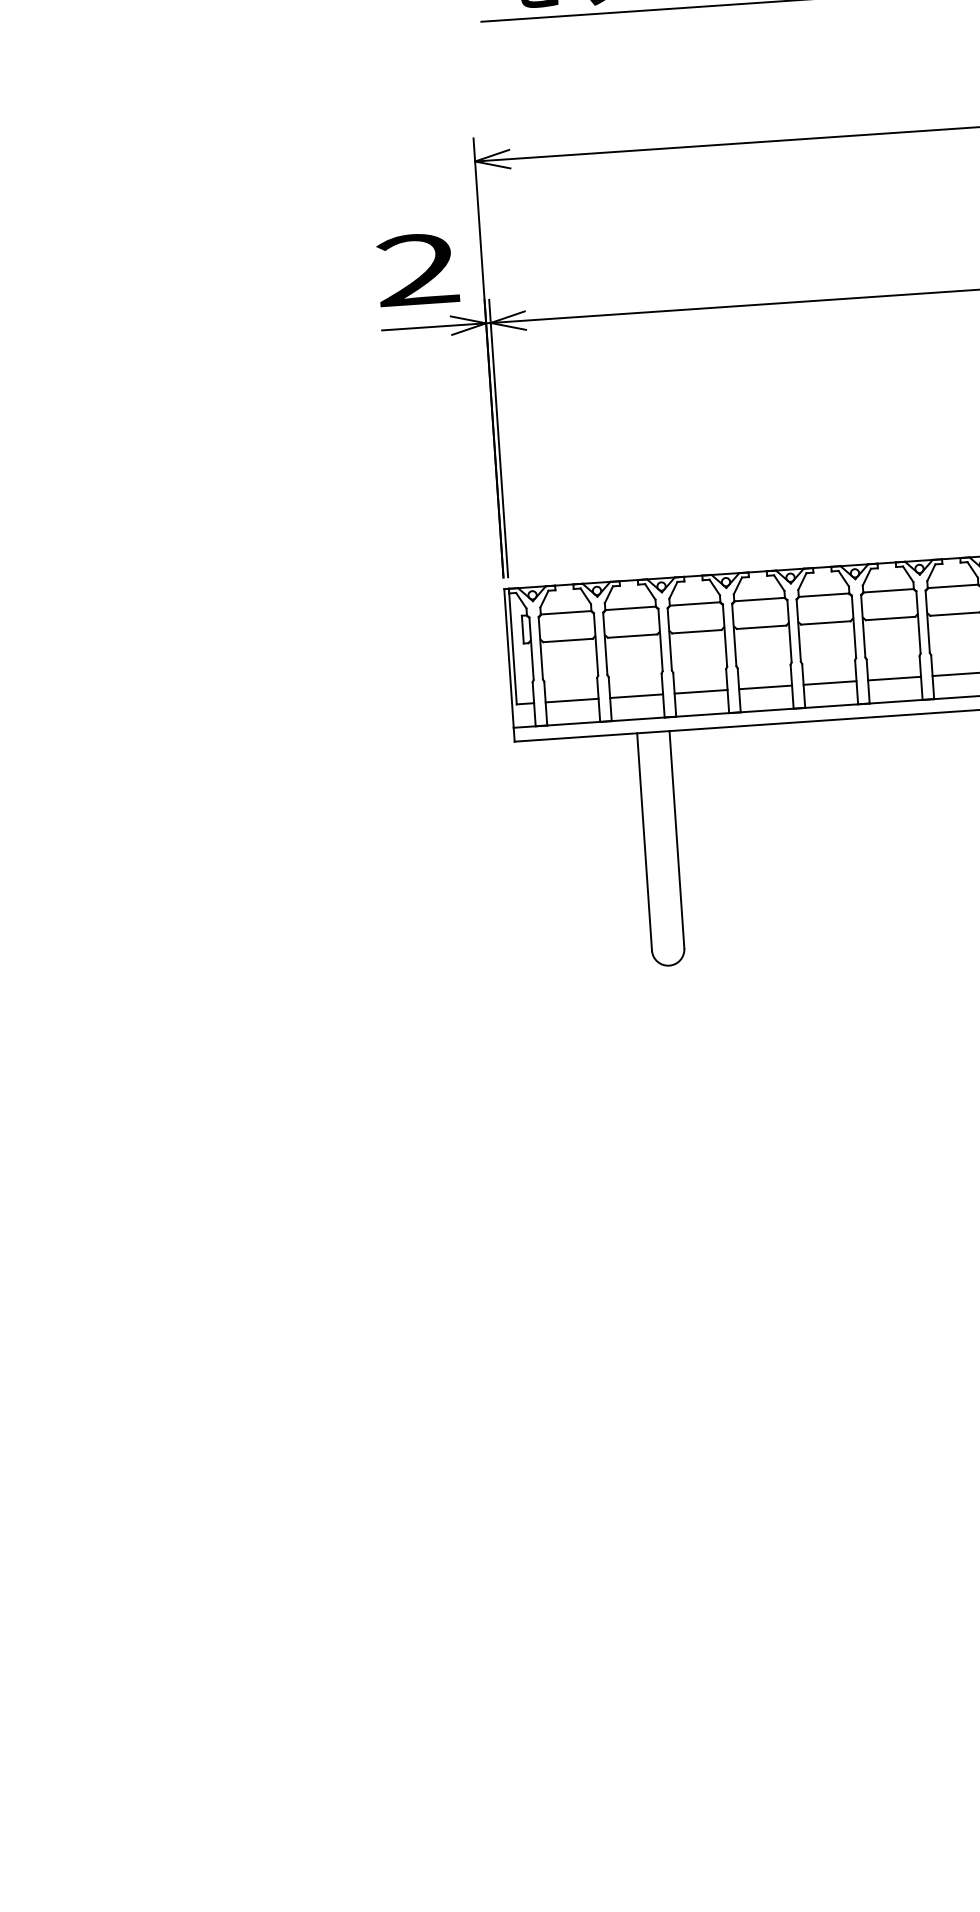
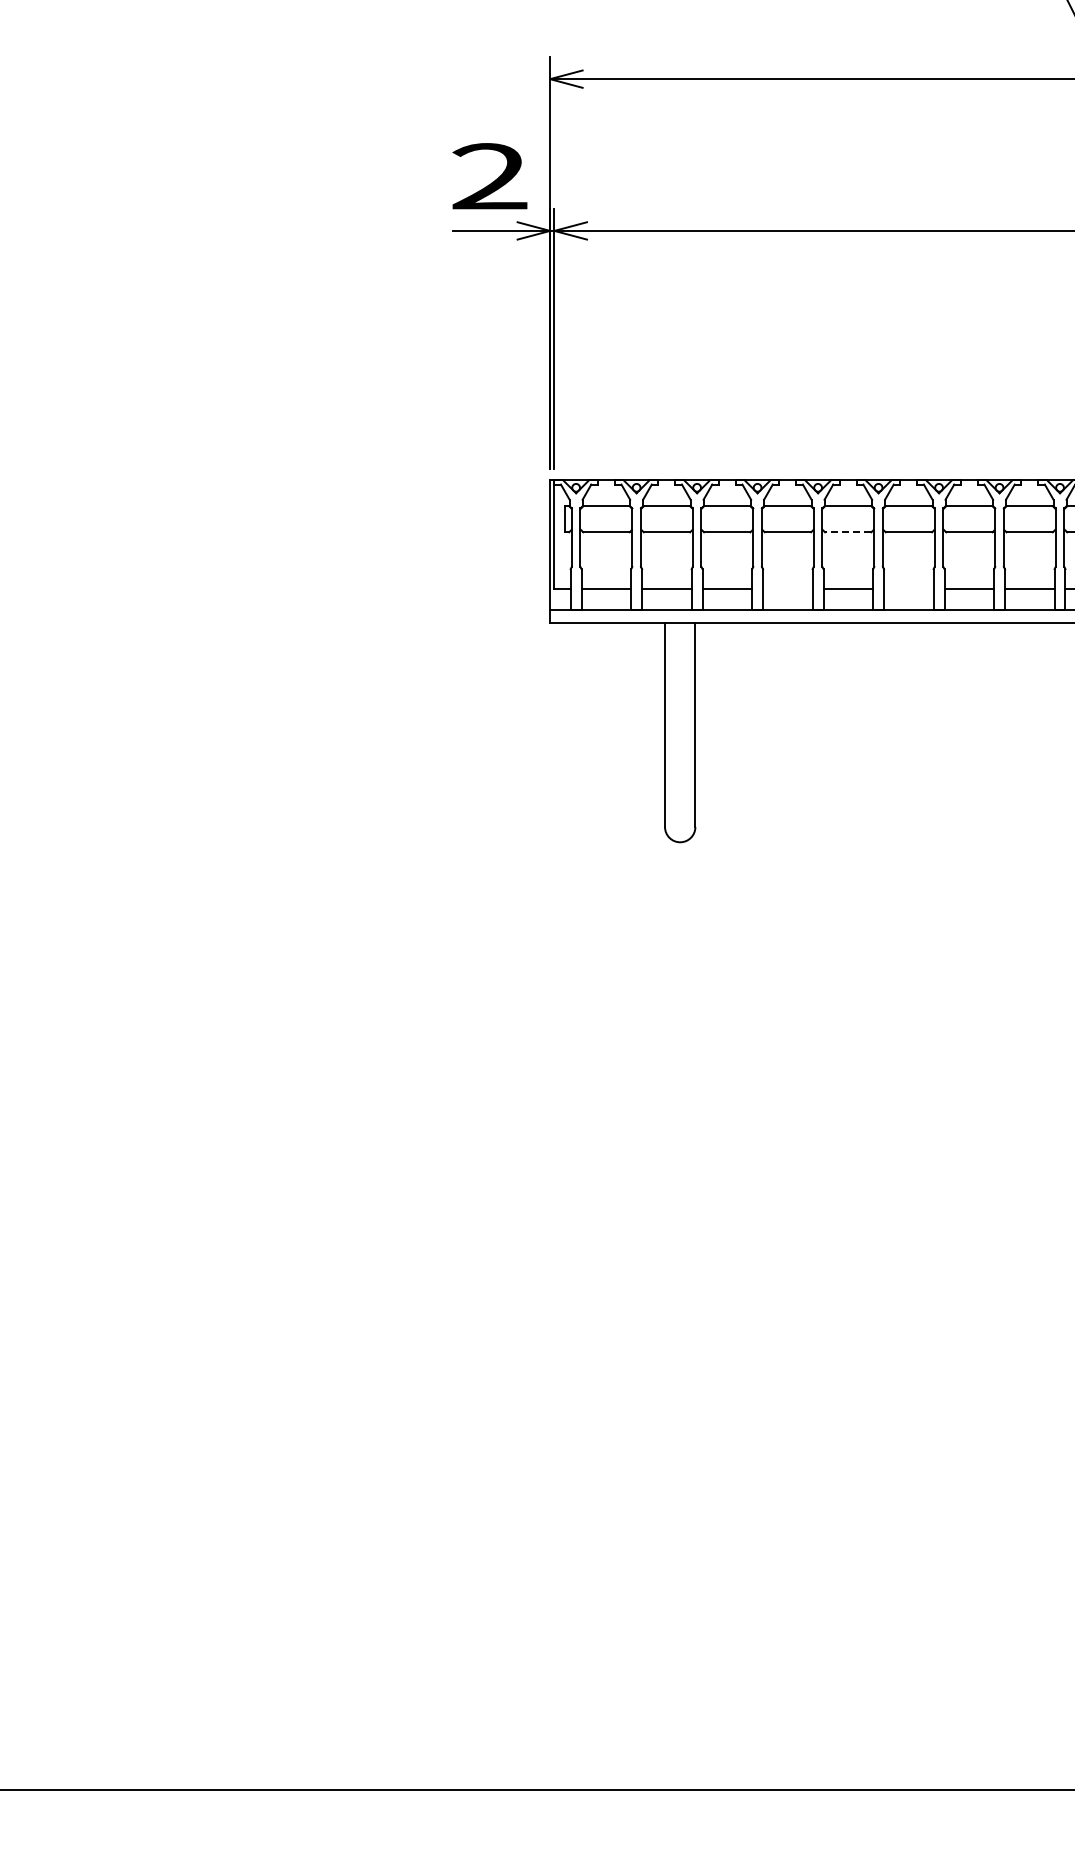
line: (825, 623) -> (847, 532), solid -> dashed
line: (894, 678) -> (908, 588), removed
line: (765, 687) -> (787, 588), removed

